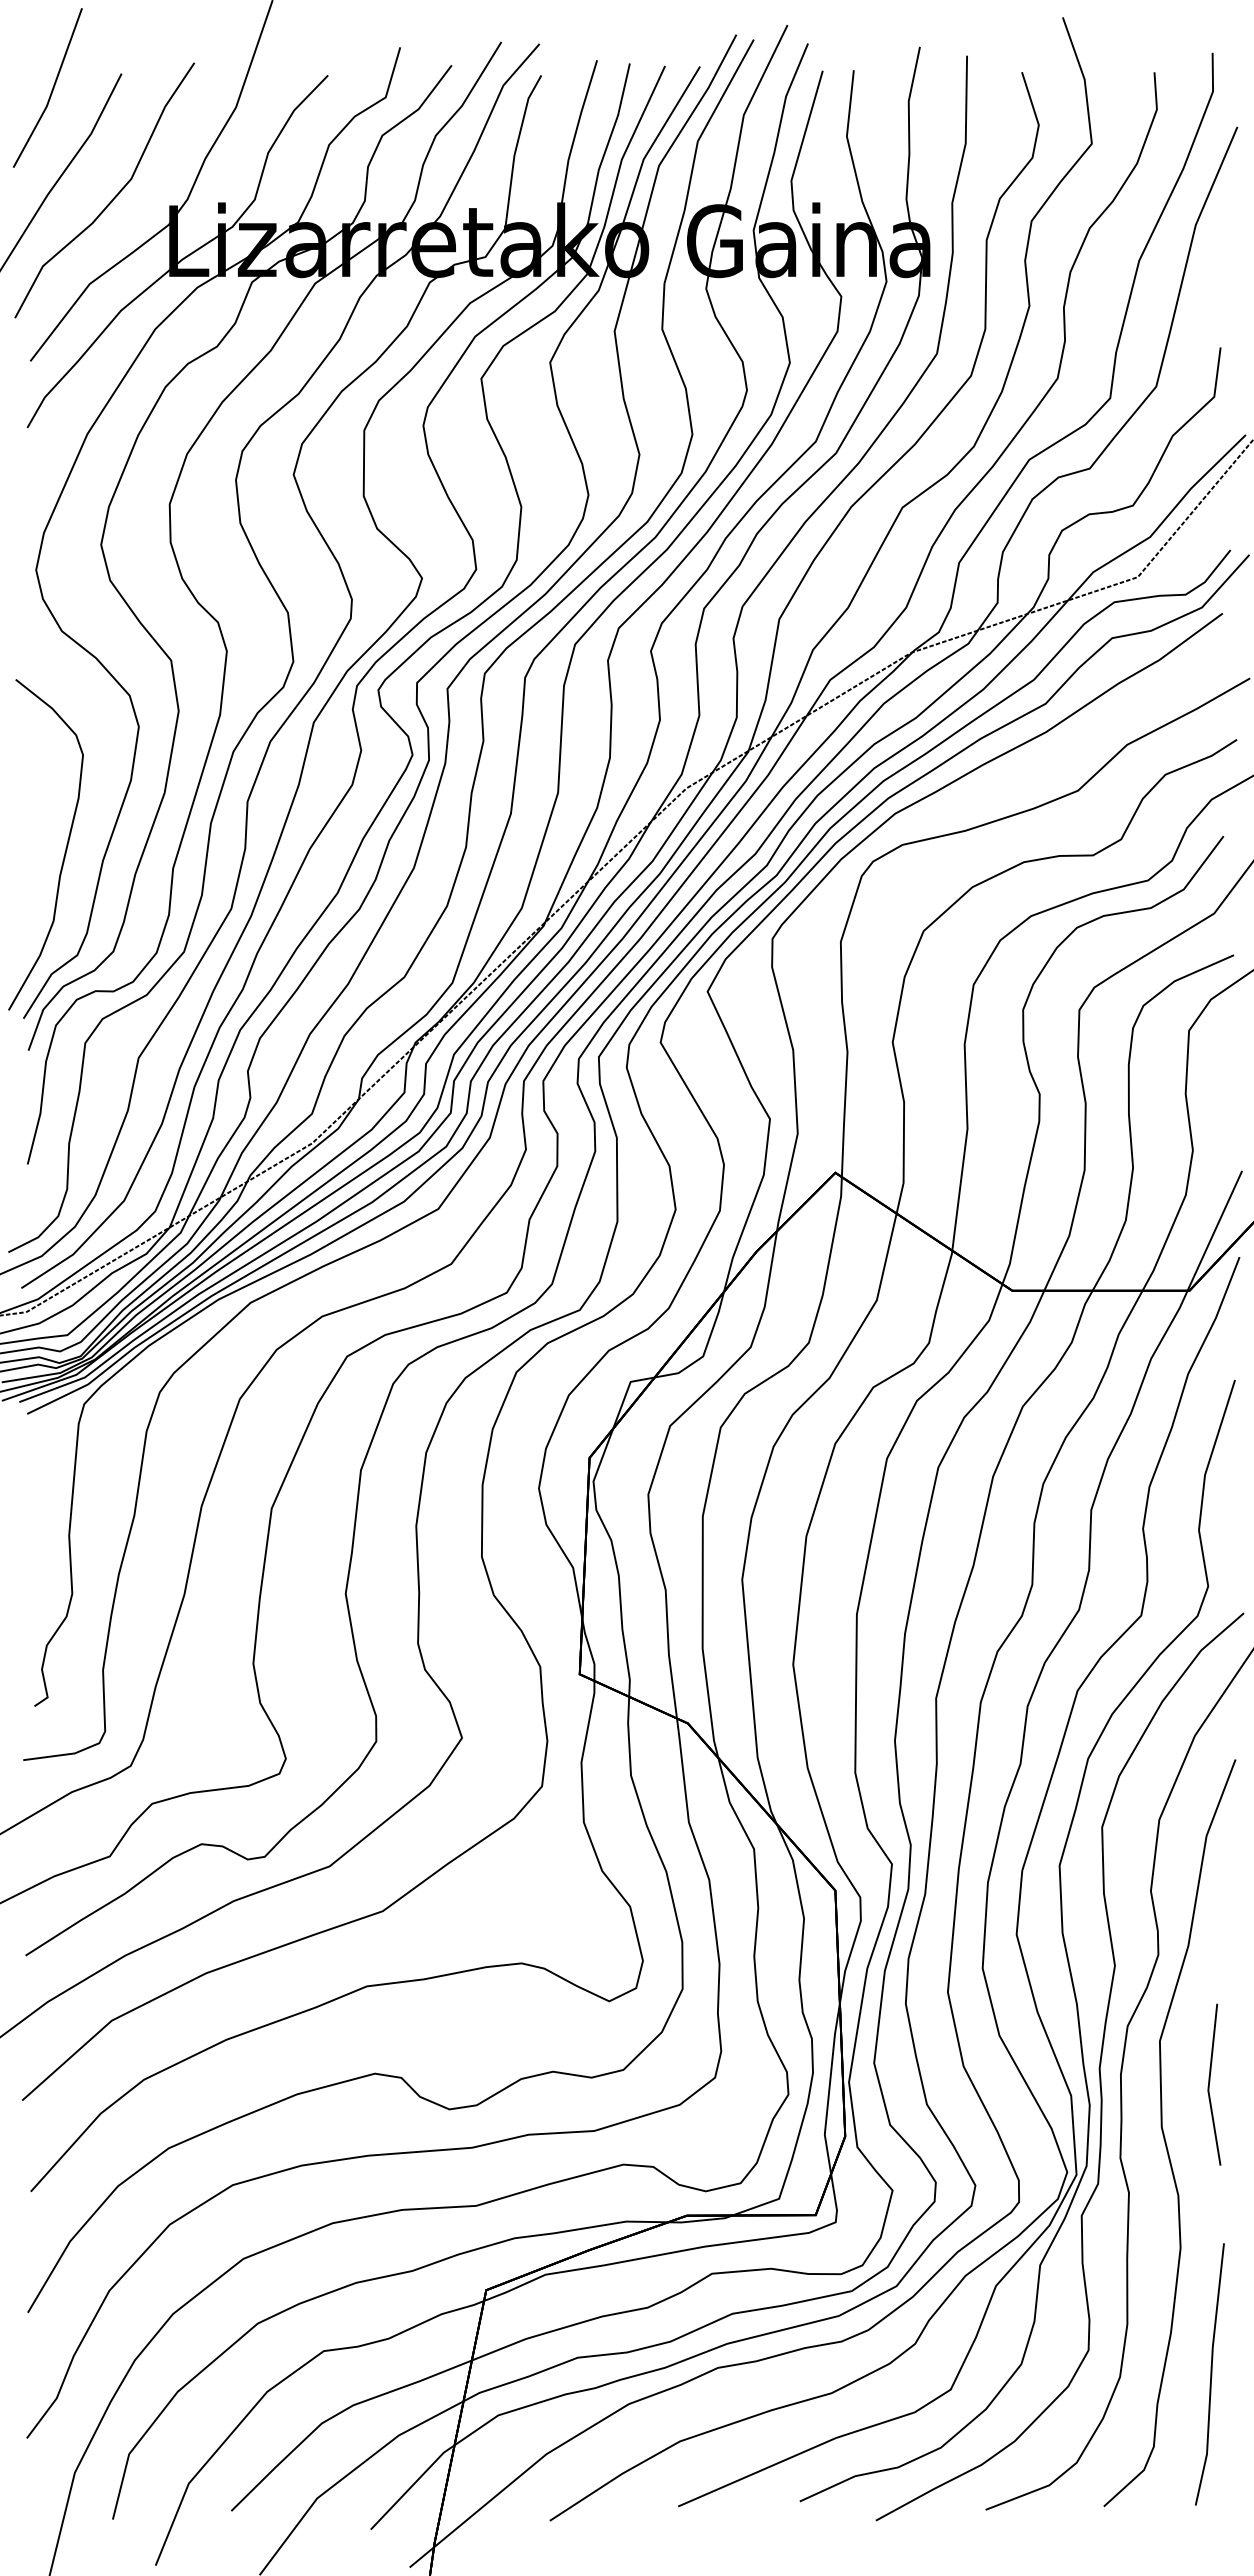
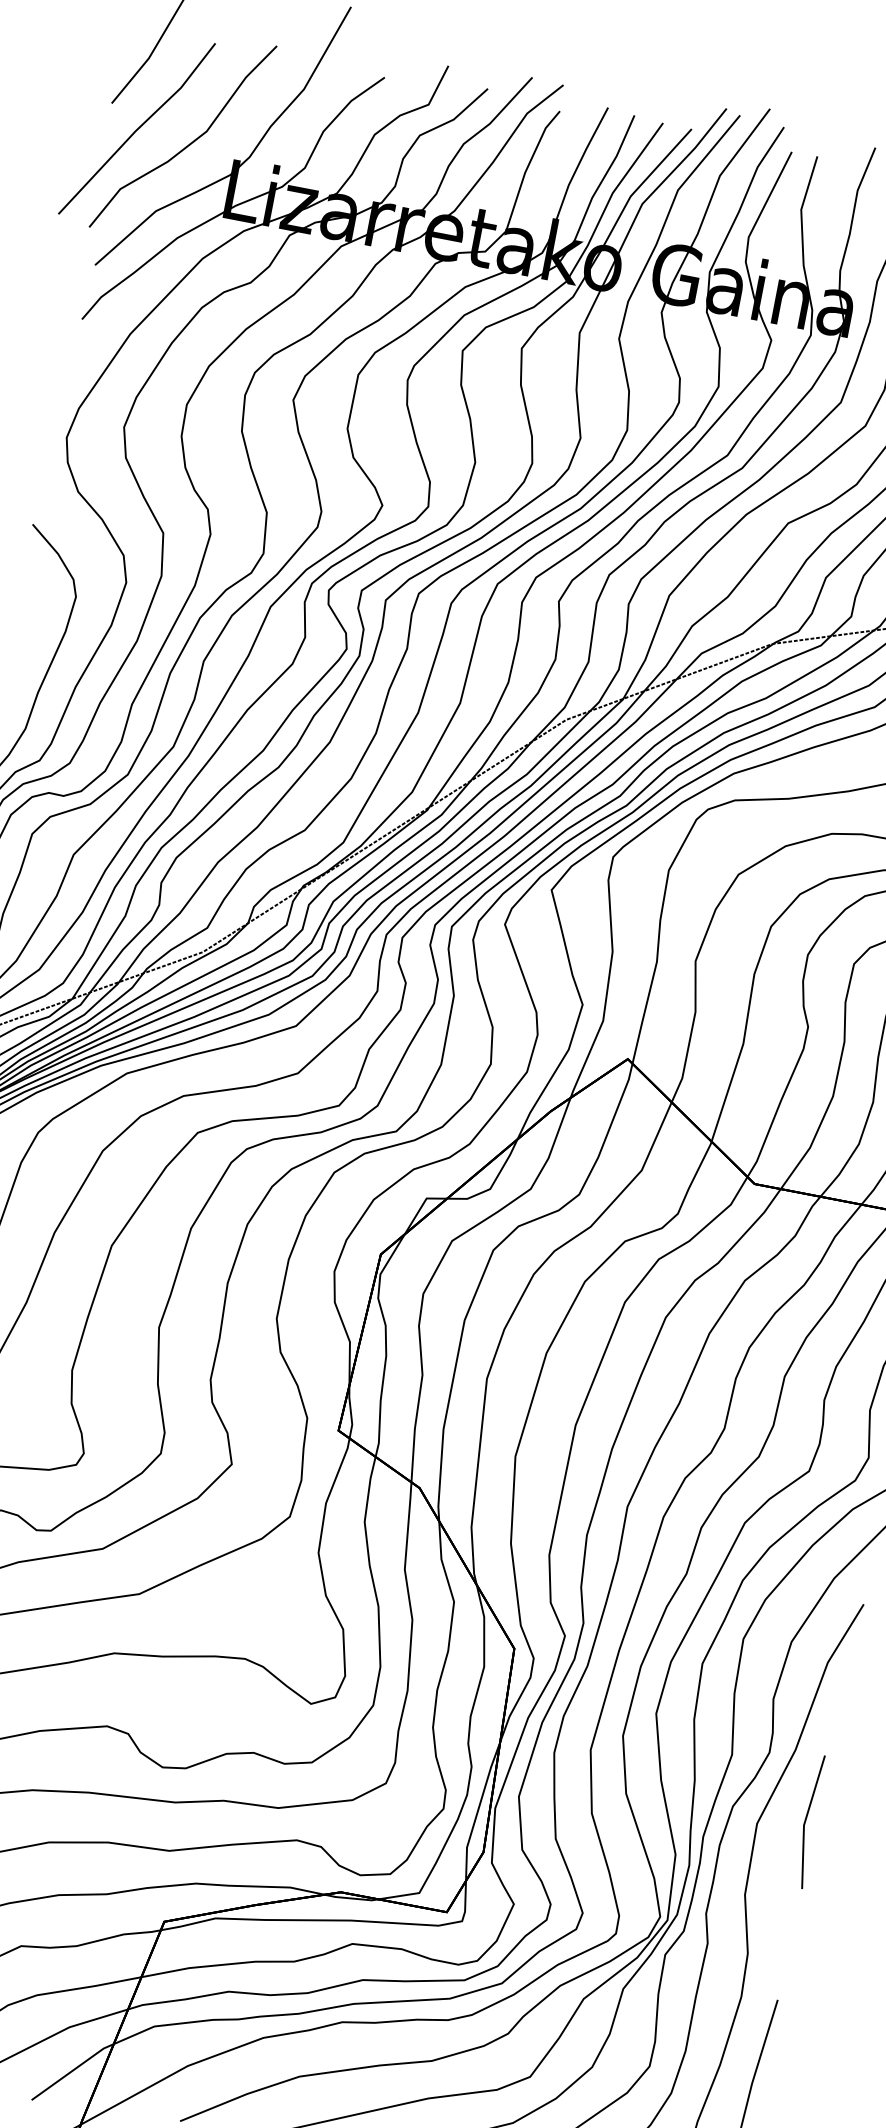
line: (1210, 2082) -> (807, 1819), moved

